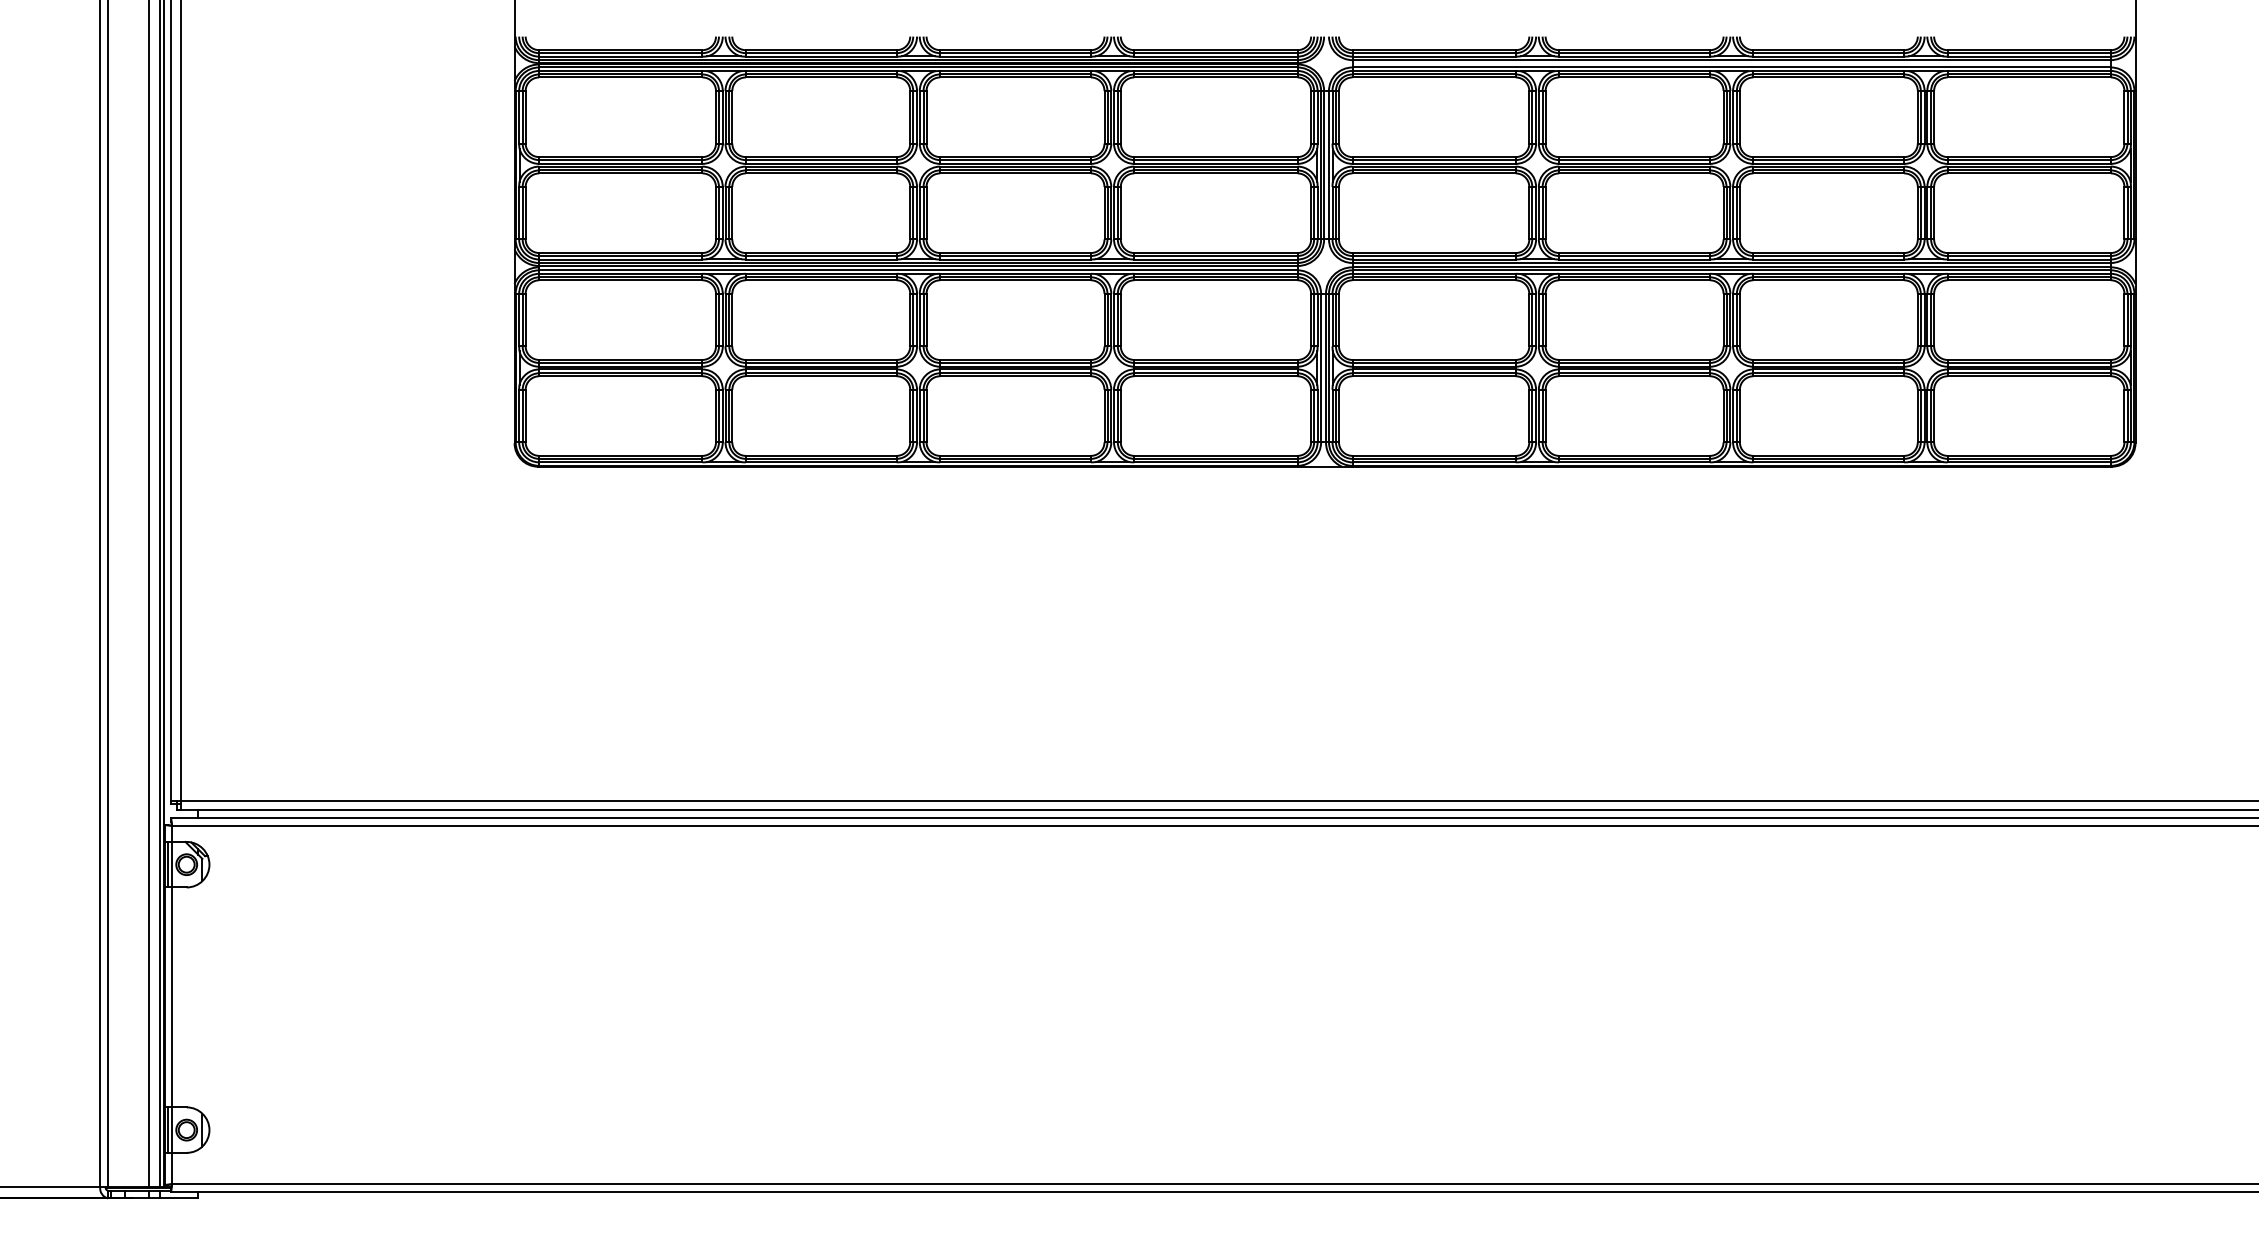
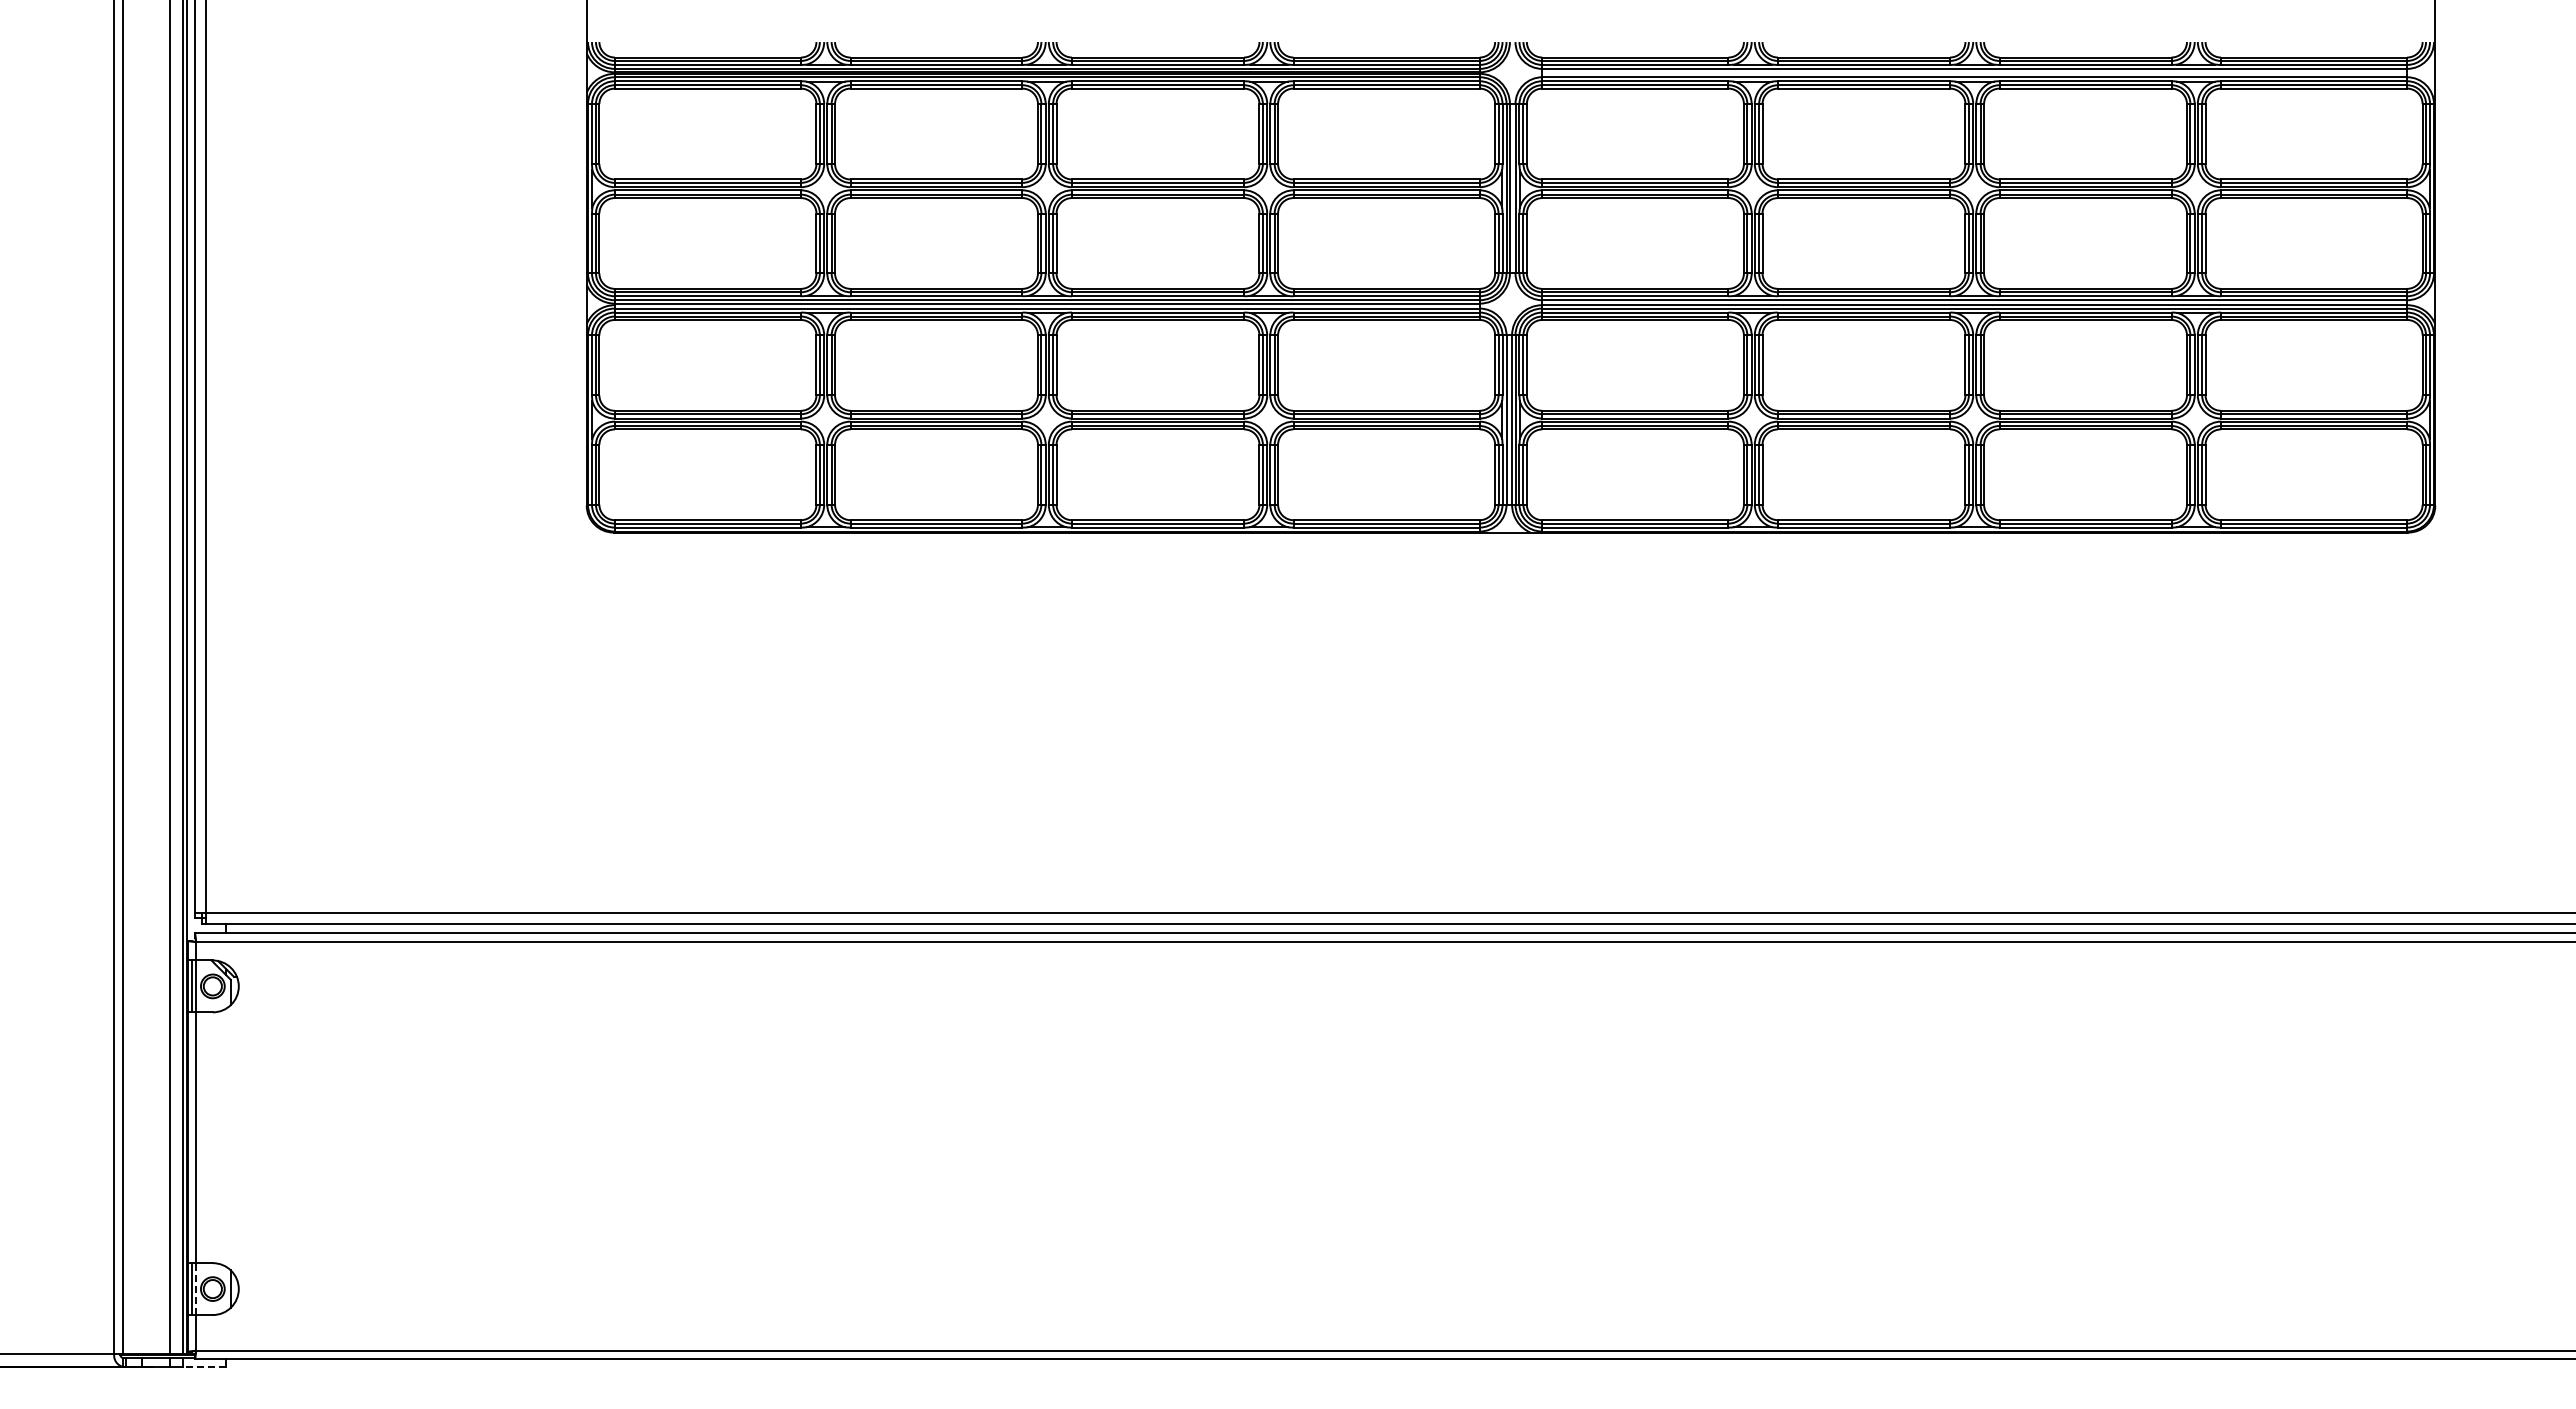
line: (172, 1130) -> (196, 1289), solid -> dashed
line: (179, 1198) -> (204, 1366), solid -> dashed

